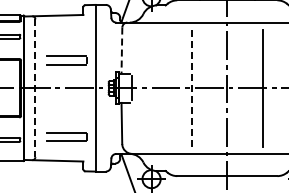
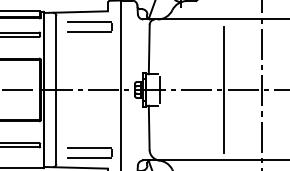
line: (121, 51) -> (148, 50), dashed -> solid
part: (66, 60) -> (89, 26), moved
line: (35, 88) -> (56, 90), dashed -> solid
line: (191, 88) -> (223, 90), dashed -> solid
part: (66, 136) -> (89, 152), moved

